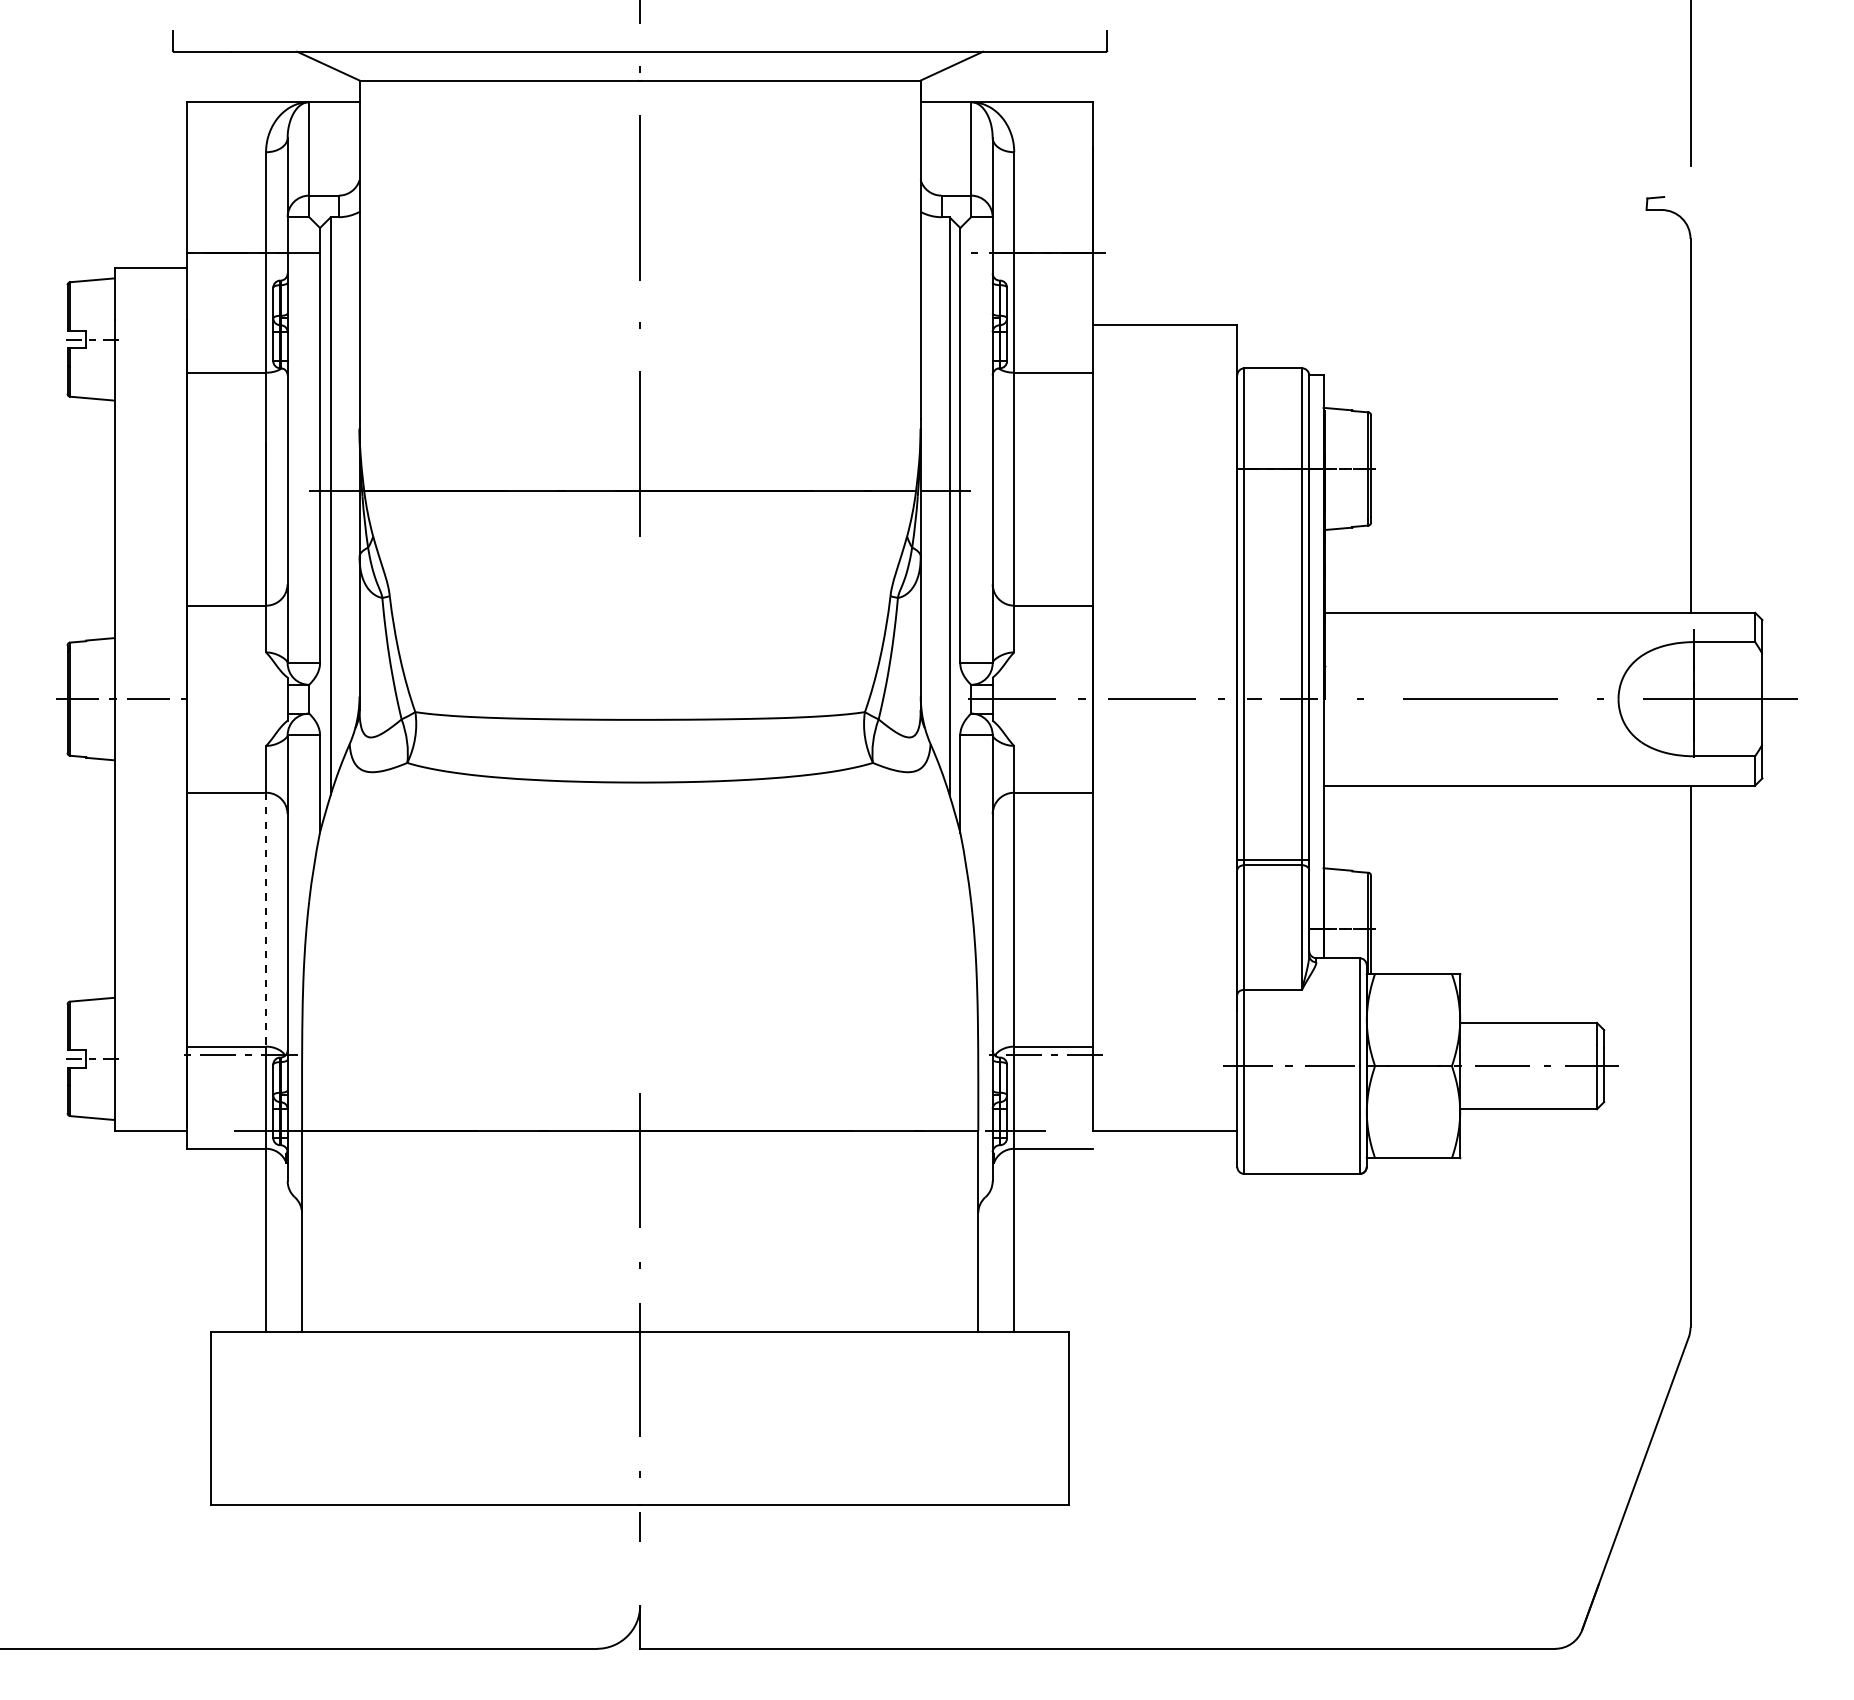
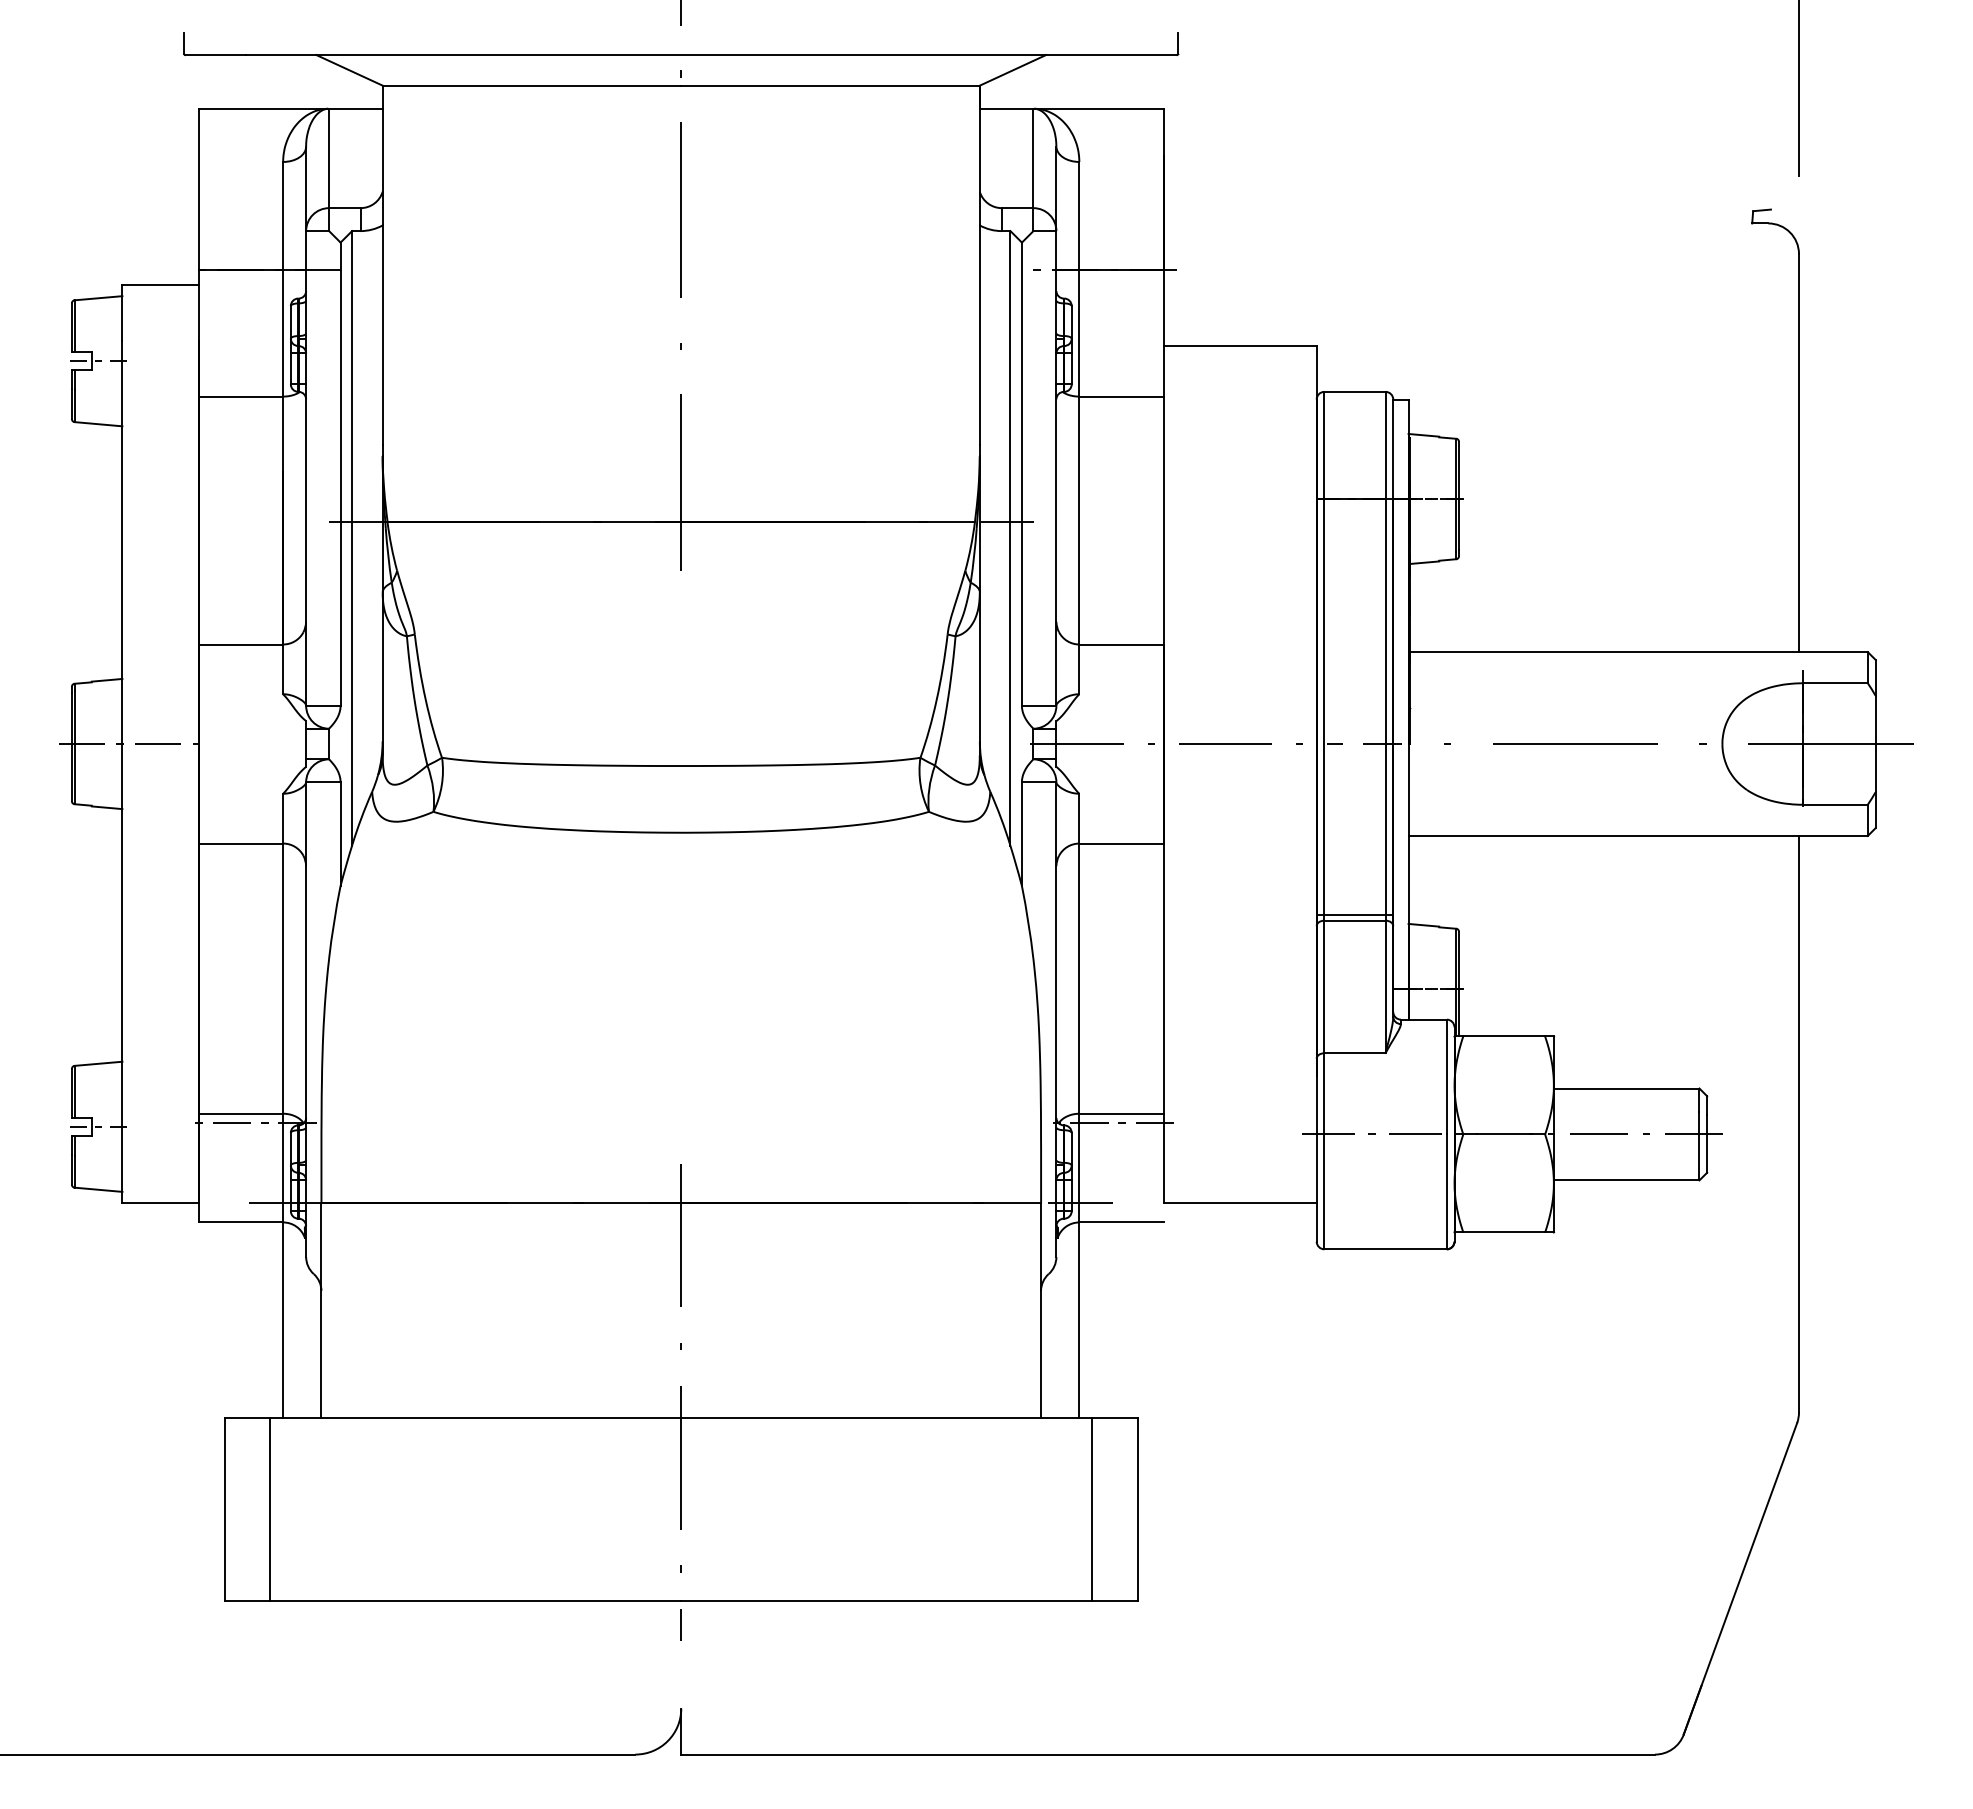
line: (266, 920) -> (283, 979), dashed -> solid
line: (254, 1418) -> (270, 1509), added
line: (1026, 1418) -> (1092, 1509), added

